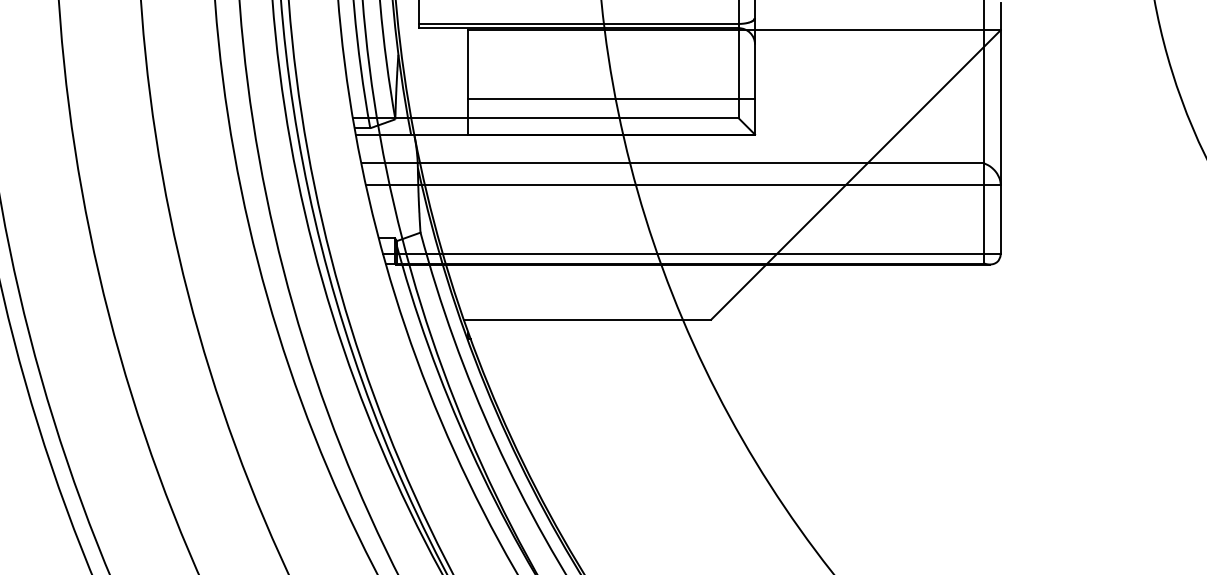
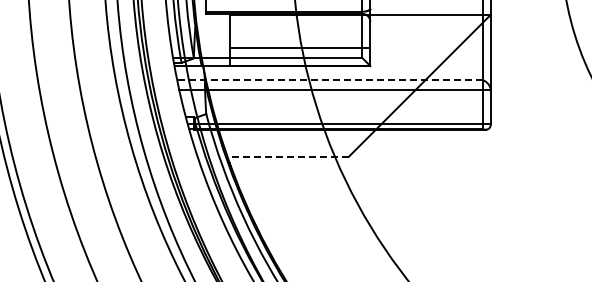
line: (673, 164) -> (330, 80), solid -> dashed
line: (588, 319) -> (288, 156), solid -> dashed

